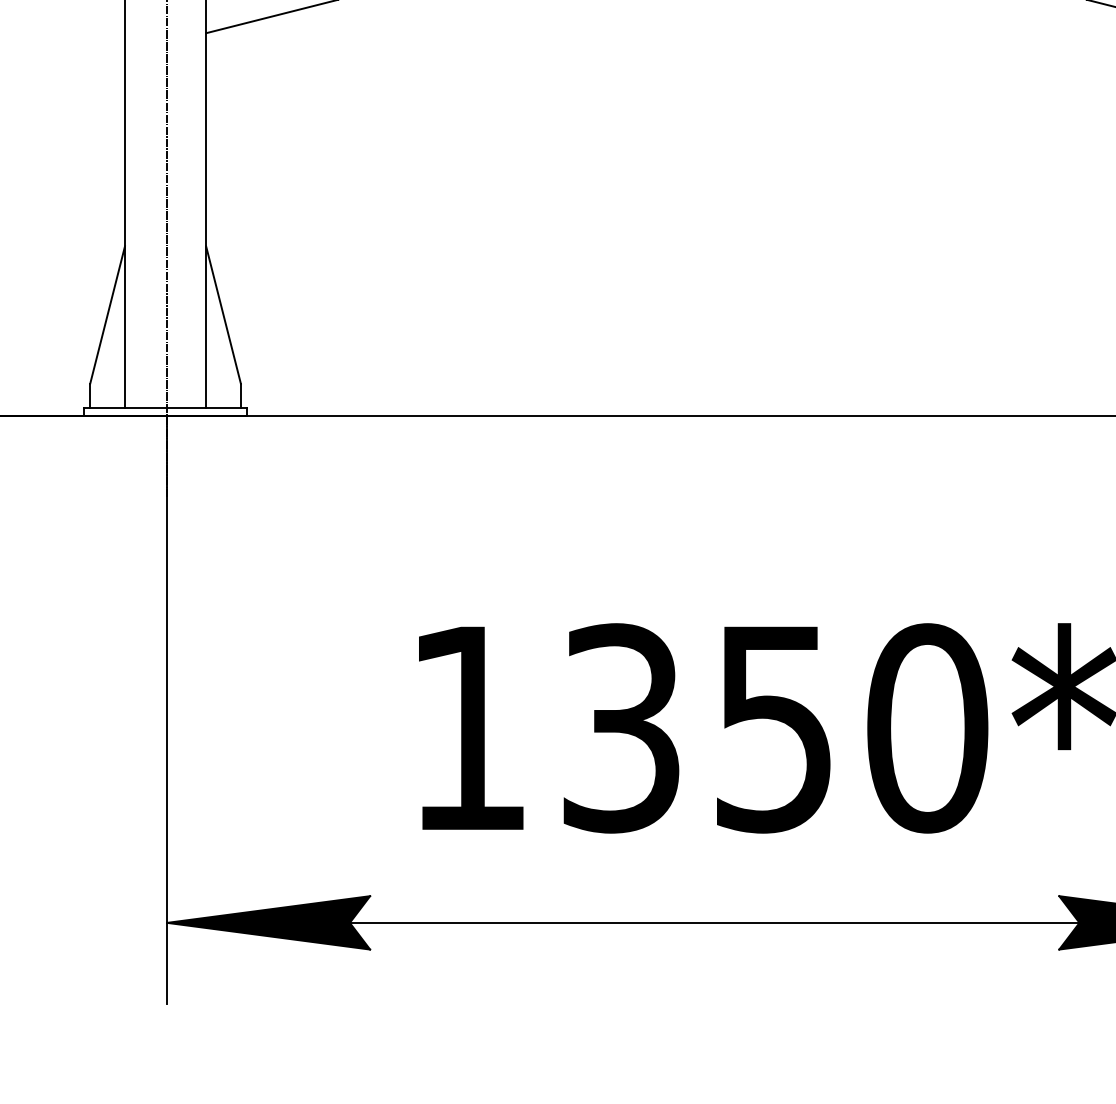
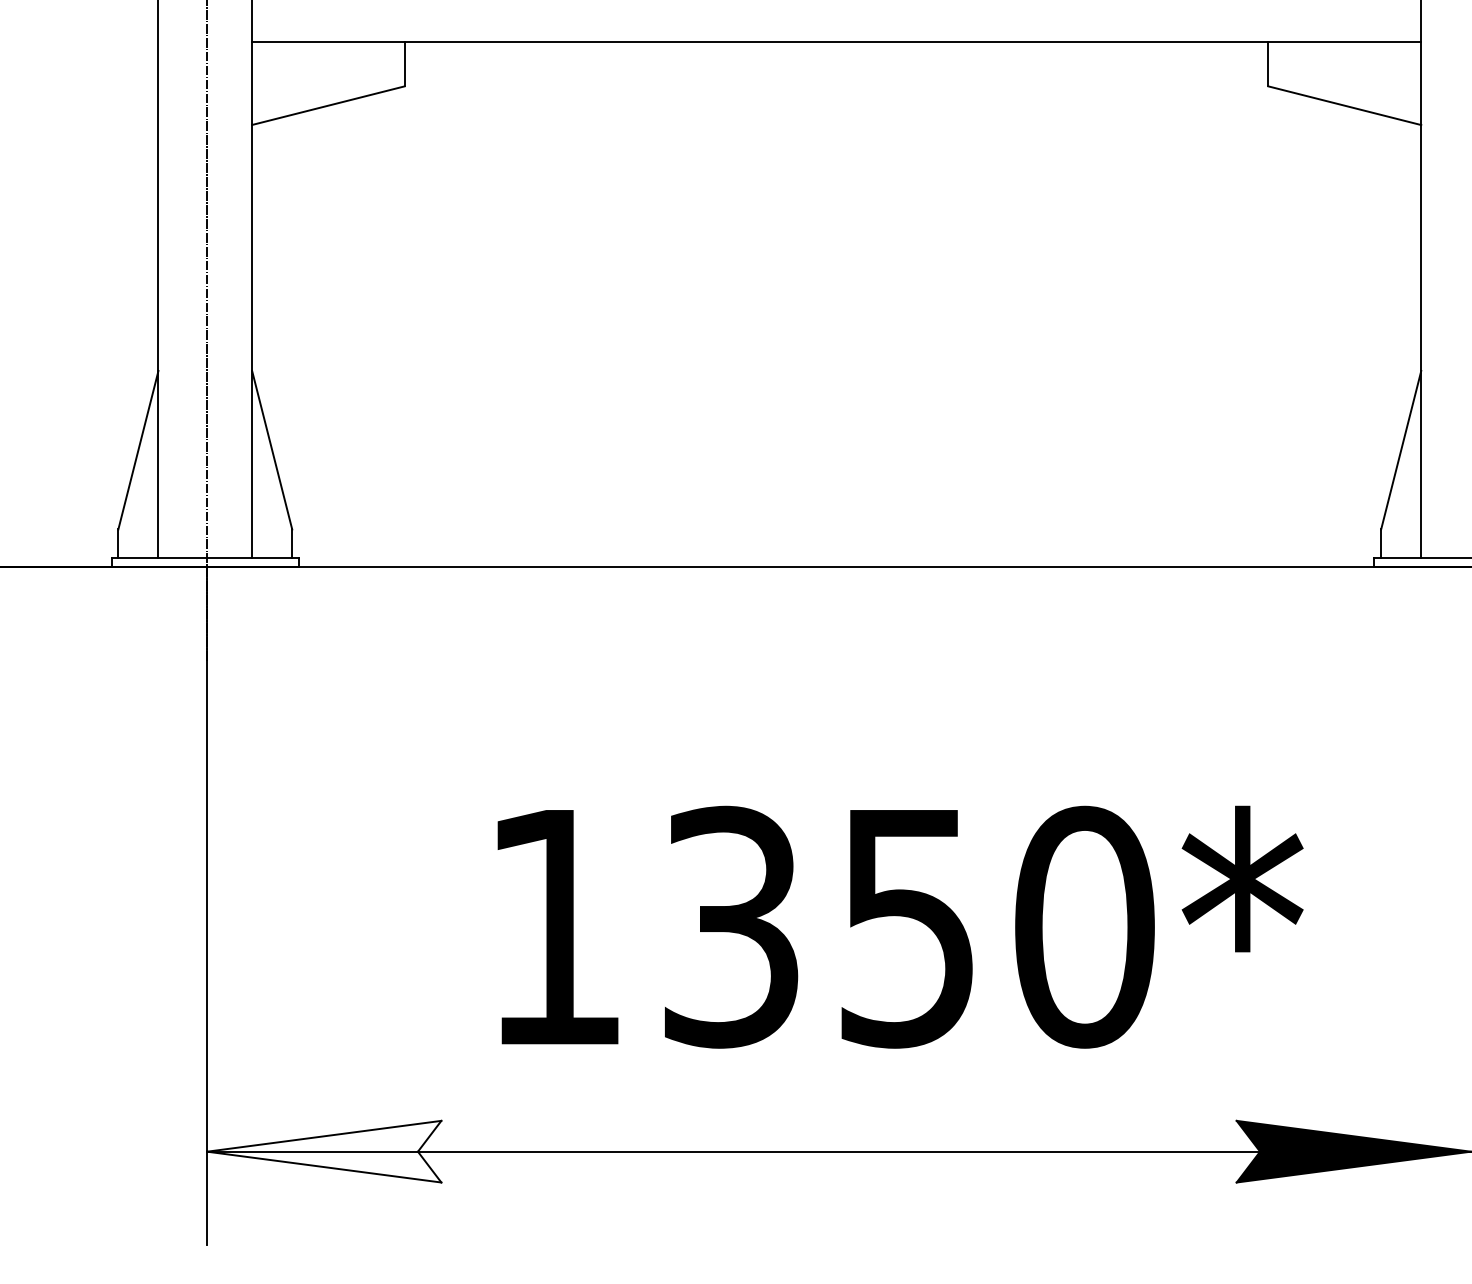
fill: (268, 922) -> (324, 1151), removed

